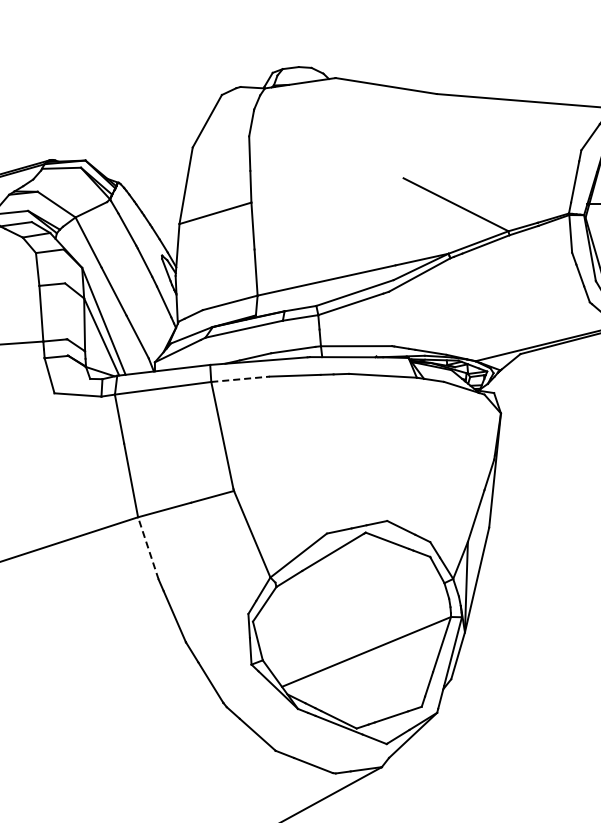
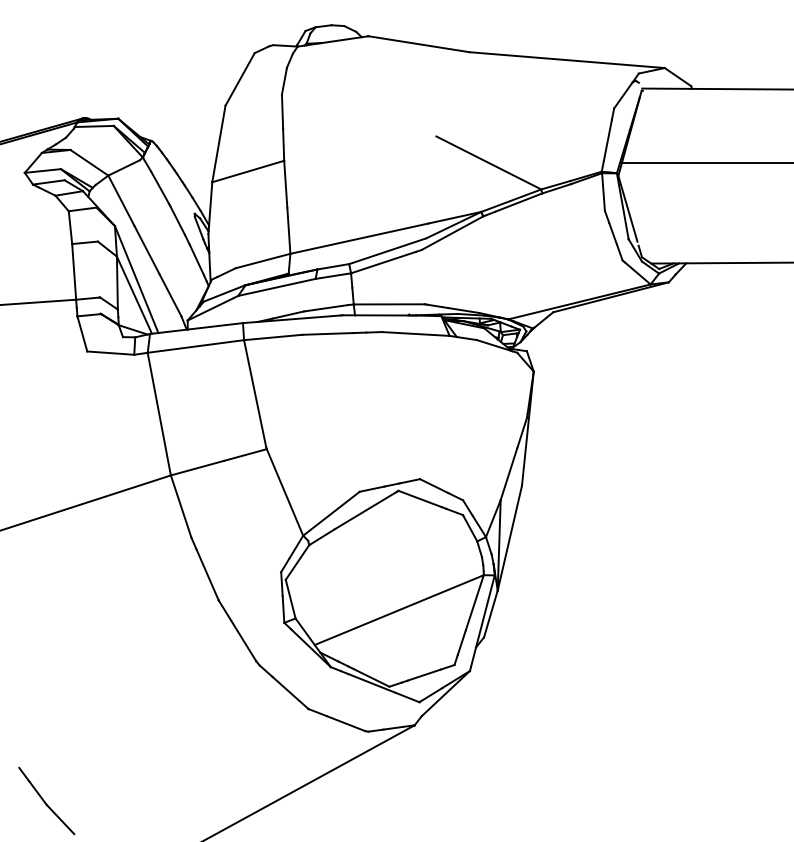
line: (240, 379) -> (273, 337), dashed -> solid
line: (148, 548) -> (181, 506), dashed -> solid

